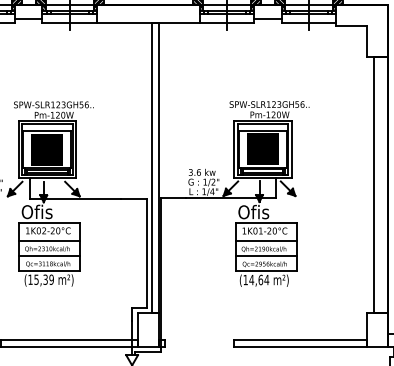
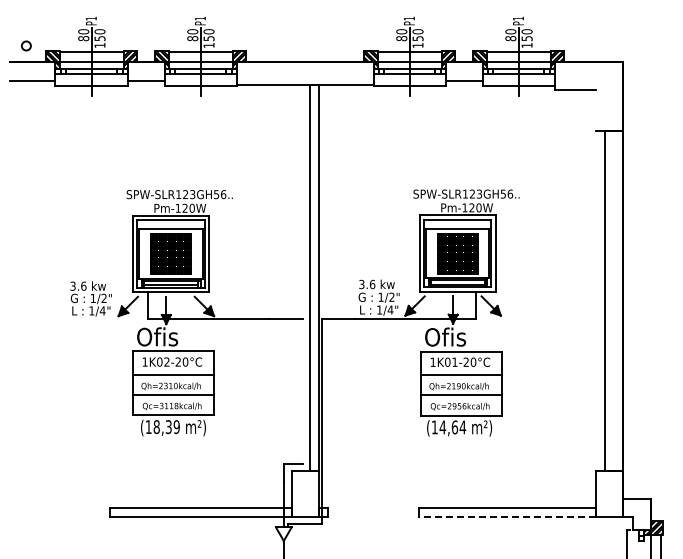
line: (367, 40) -> (596, 109), removed
line: (146, 253) -> (303, 391), removed
text: (36, 280) -> (156, 427), (15,39 -> (18,39
line: (300, 347) -> (507, 516), solid -> dashed

